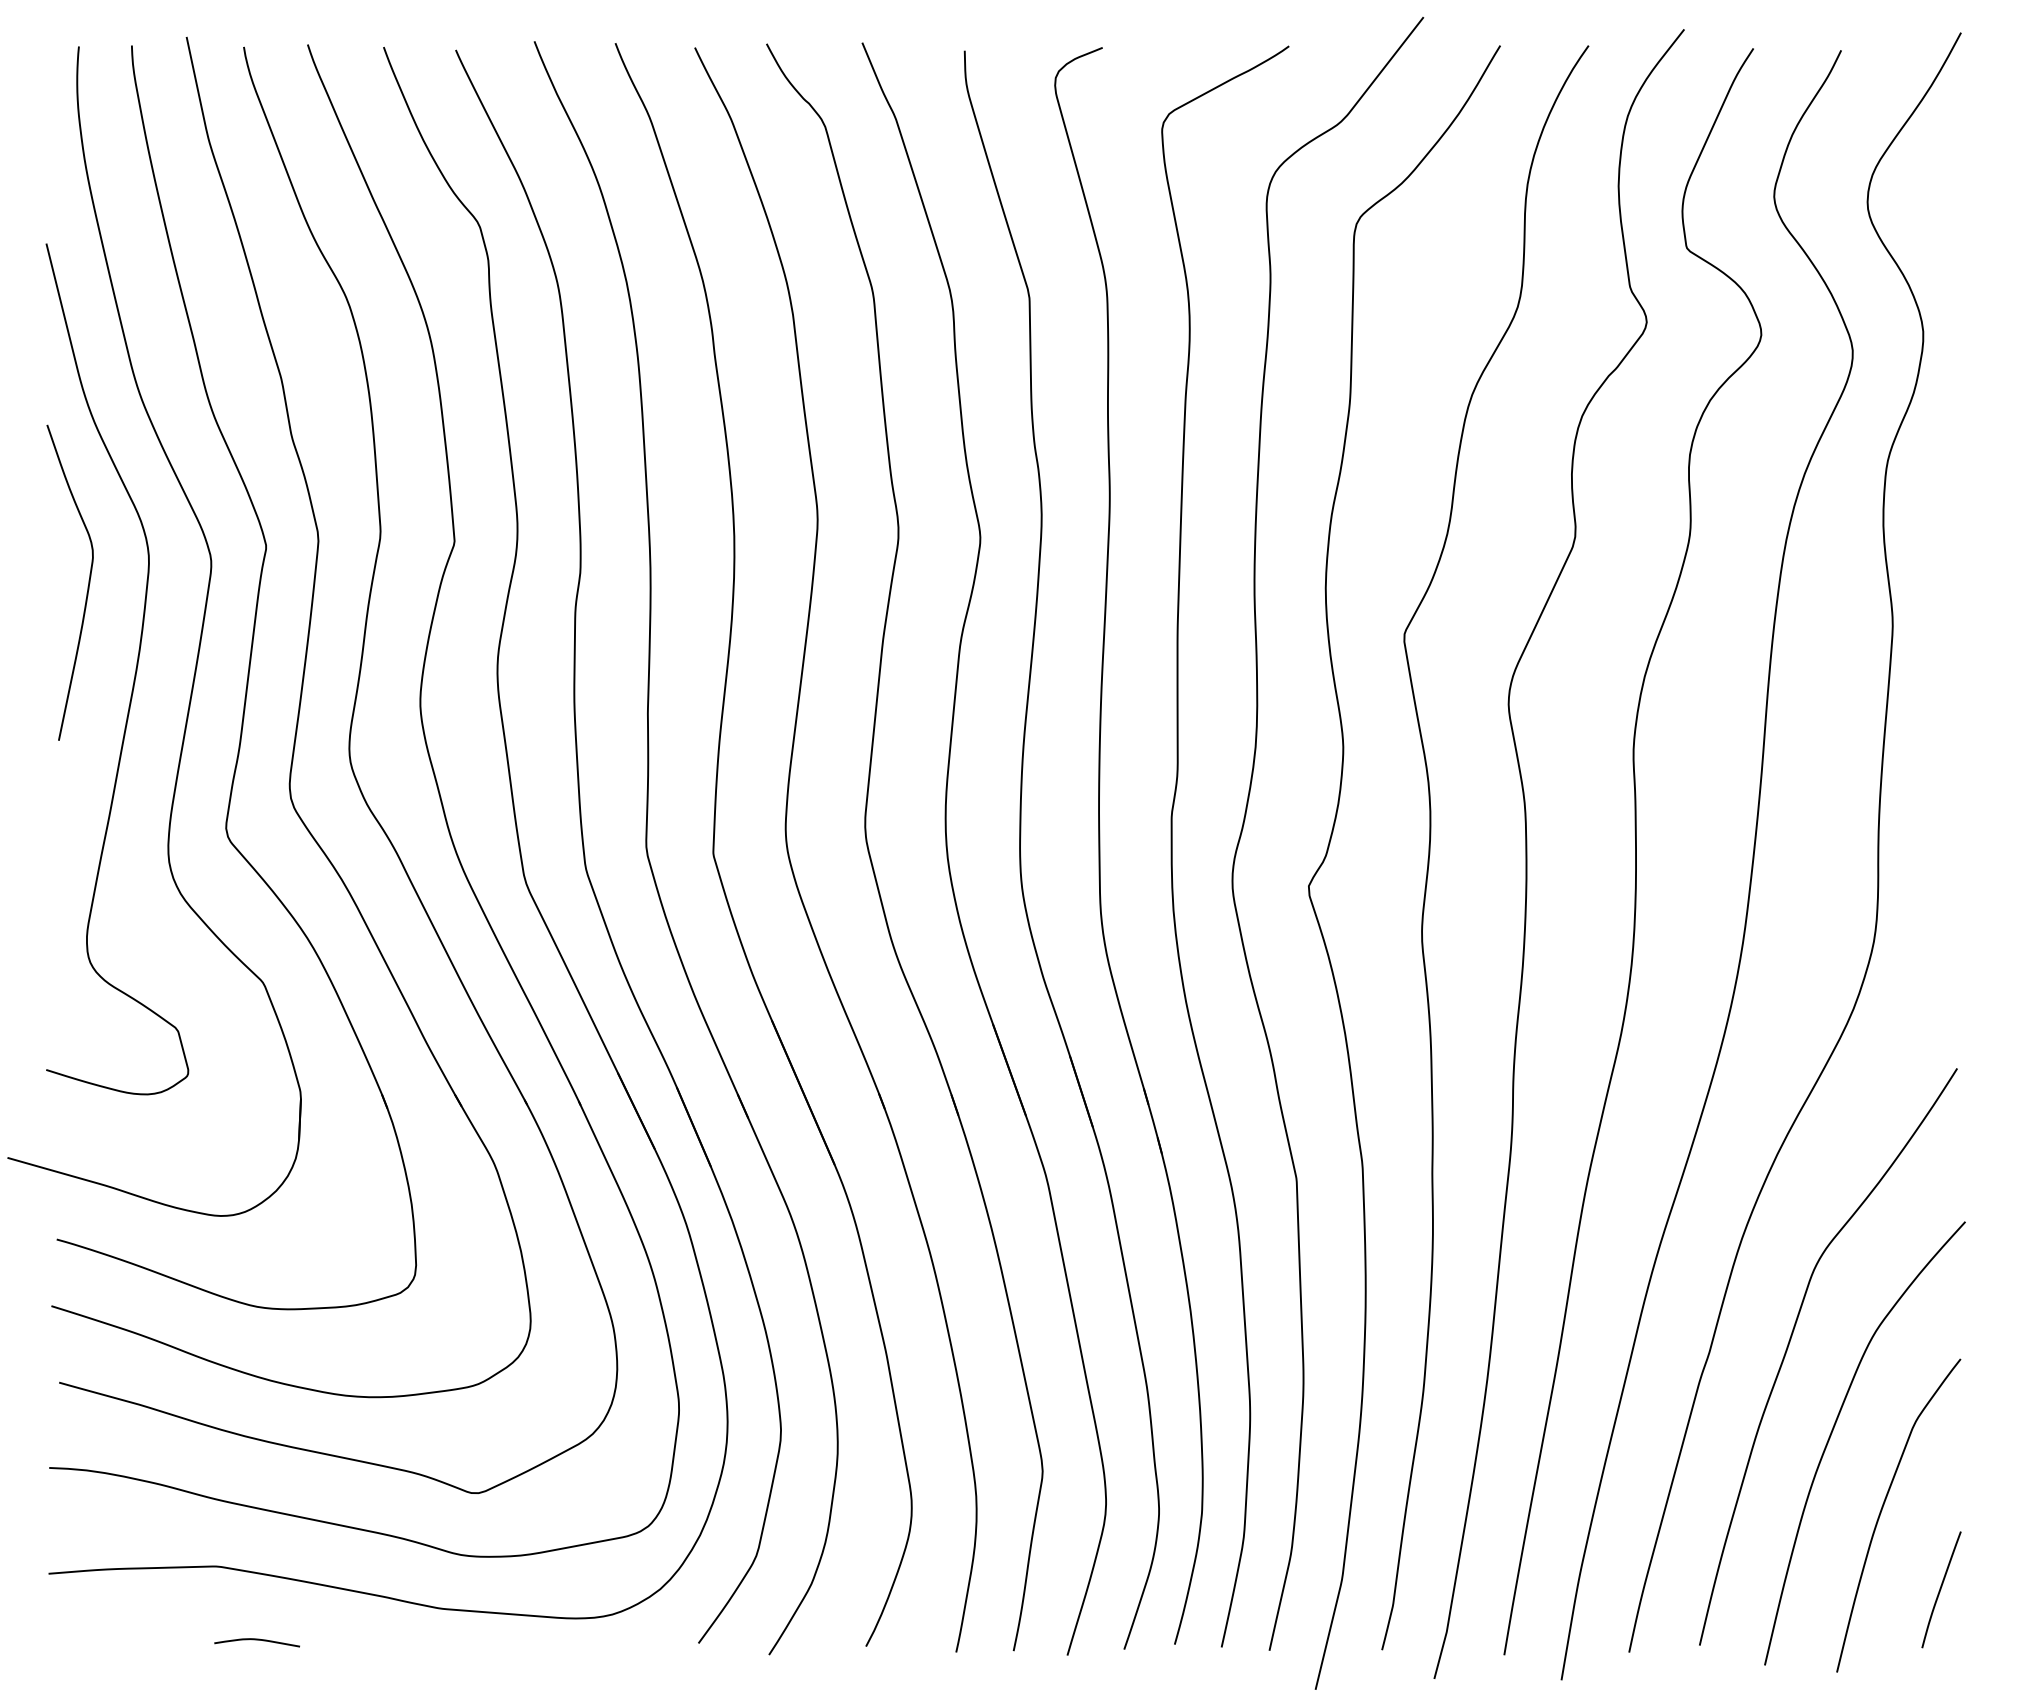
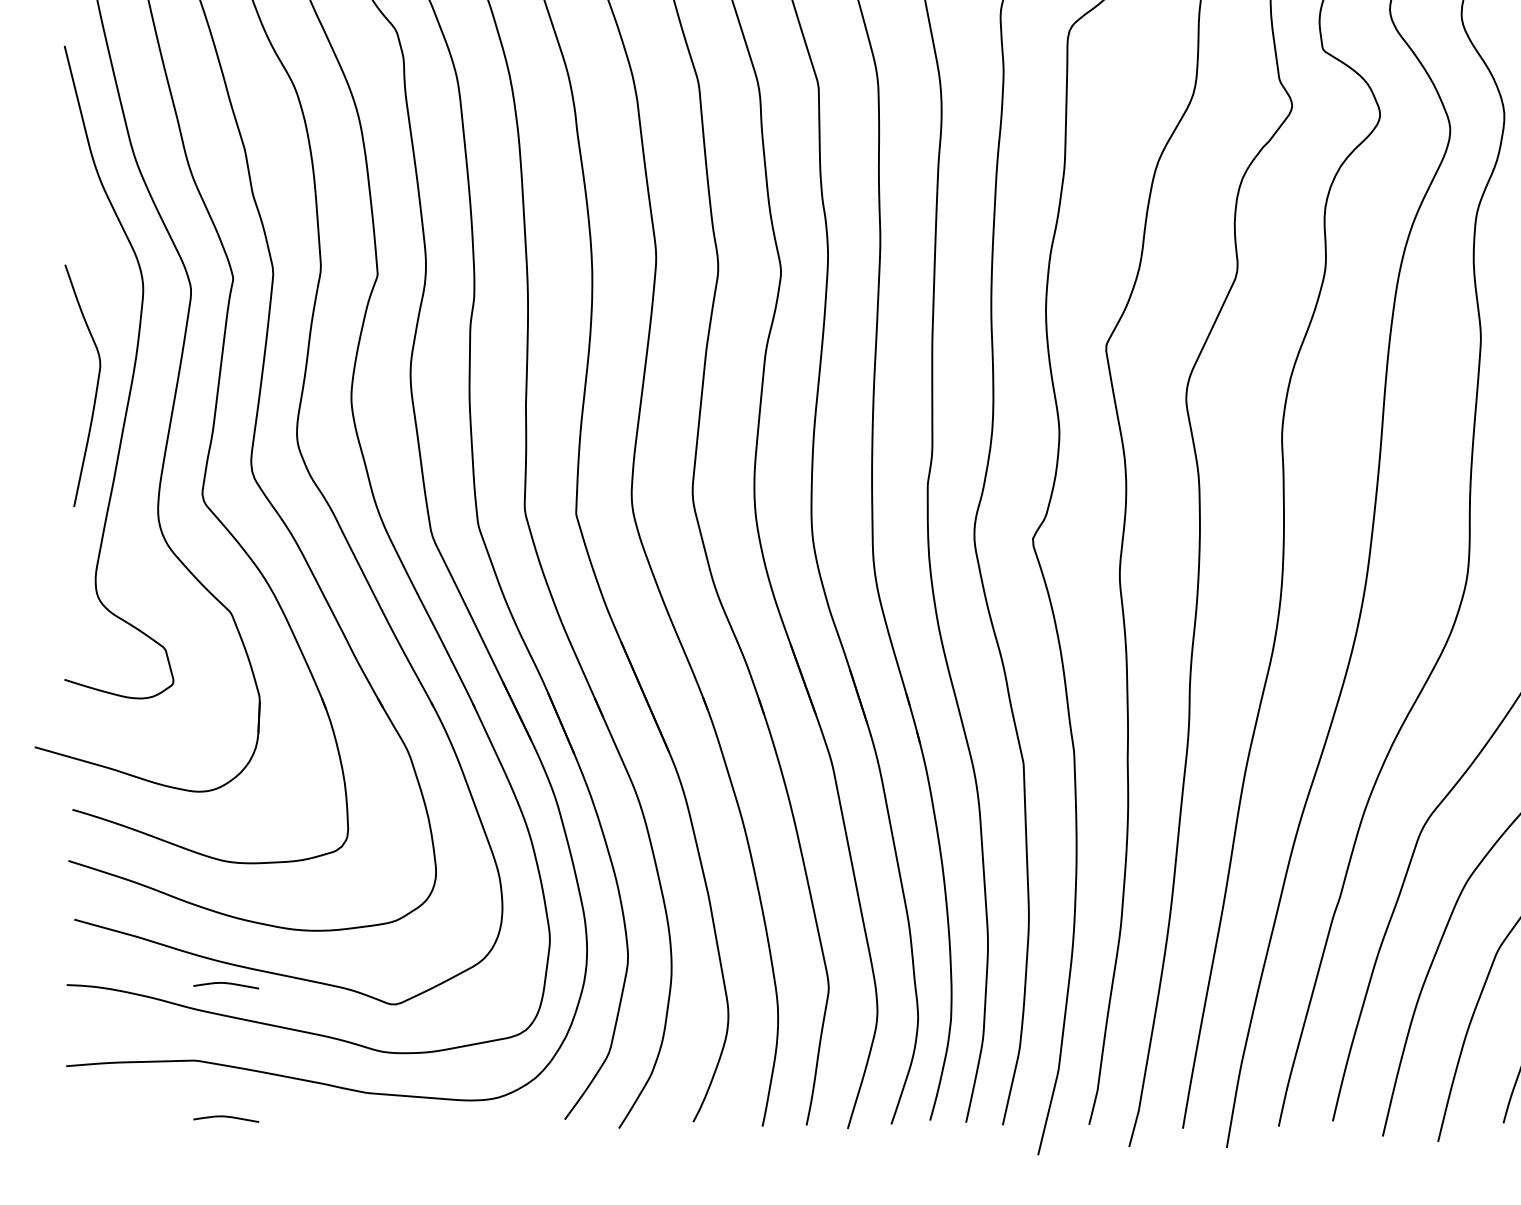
curve: (87, 586) -> (96, 388), moved
curve: (256, 1466) -> (225, 983), added

